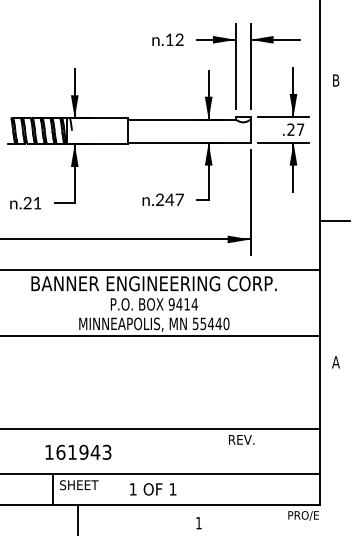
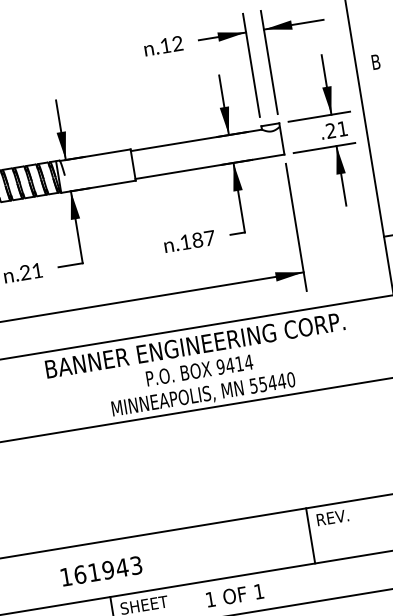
text: (300, 129) -> (342, 128), .27 -> .21
text: (164, 199) -> (191, 240), .247 -> .187
text: (78, 451) -> (101, 570), moved
line: (221, 451) -> (310, 535), added

